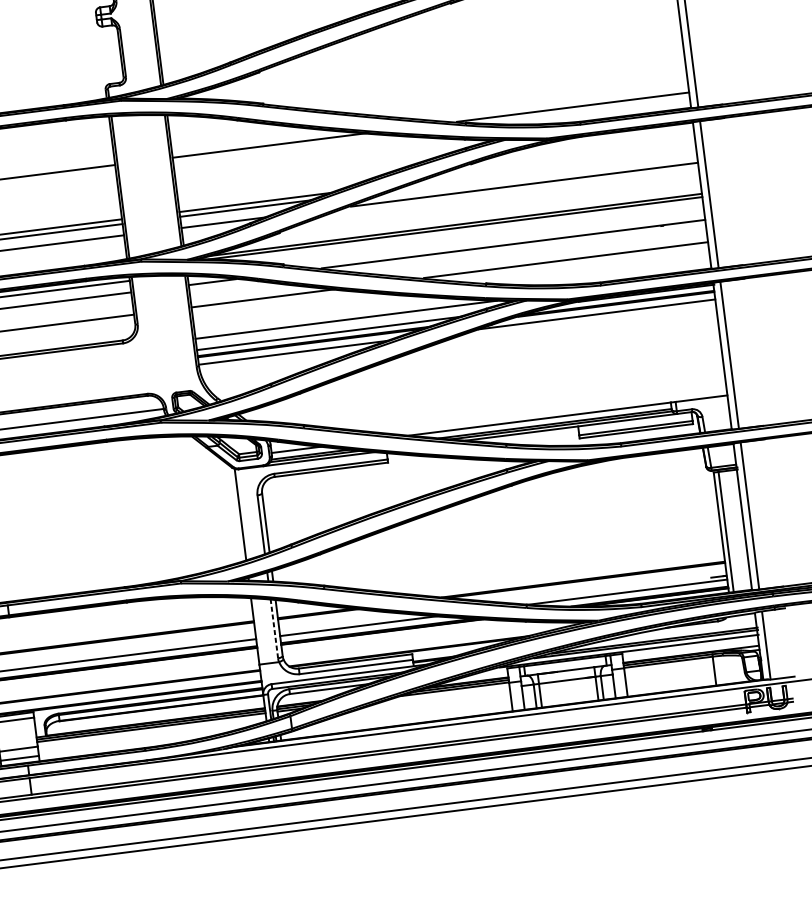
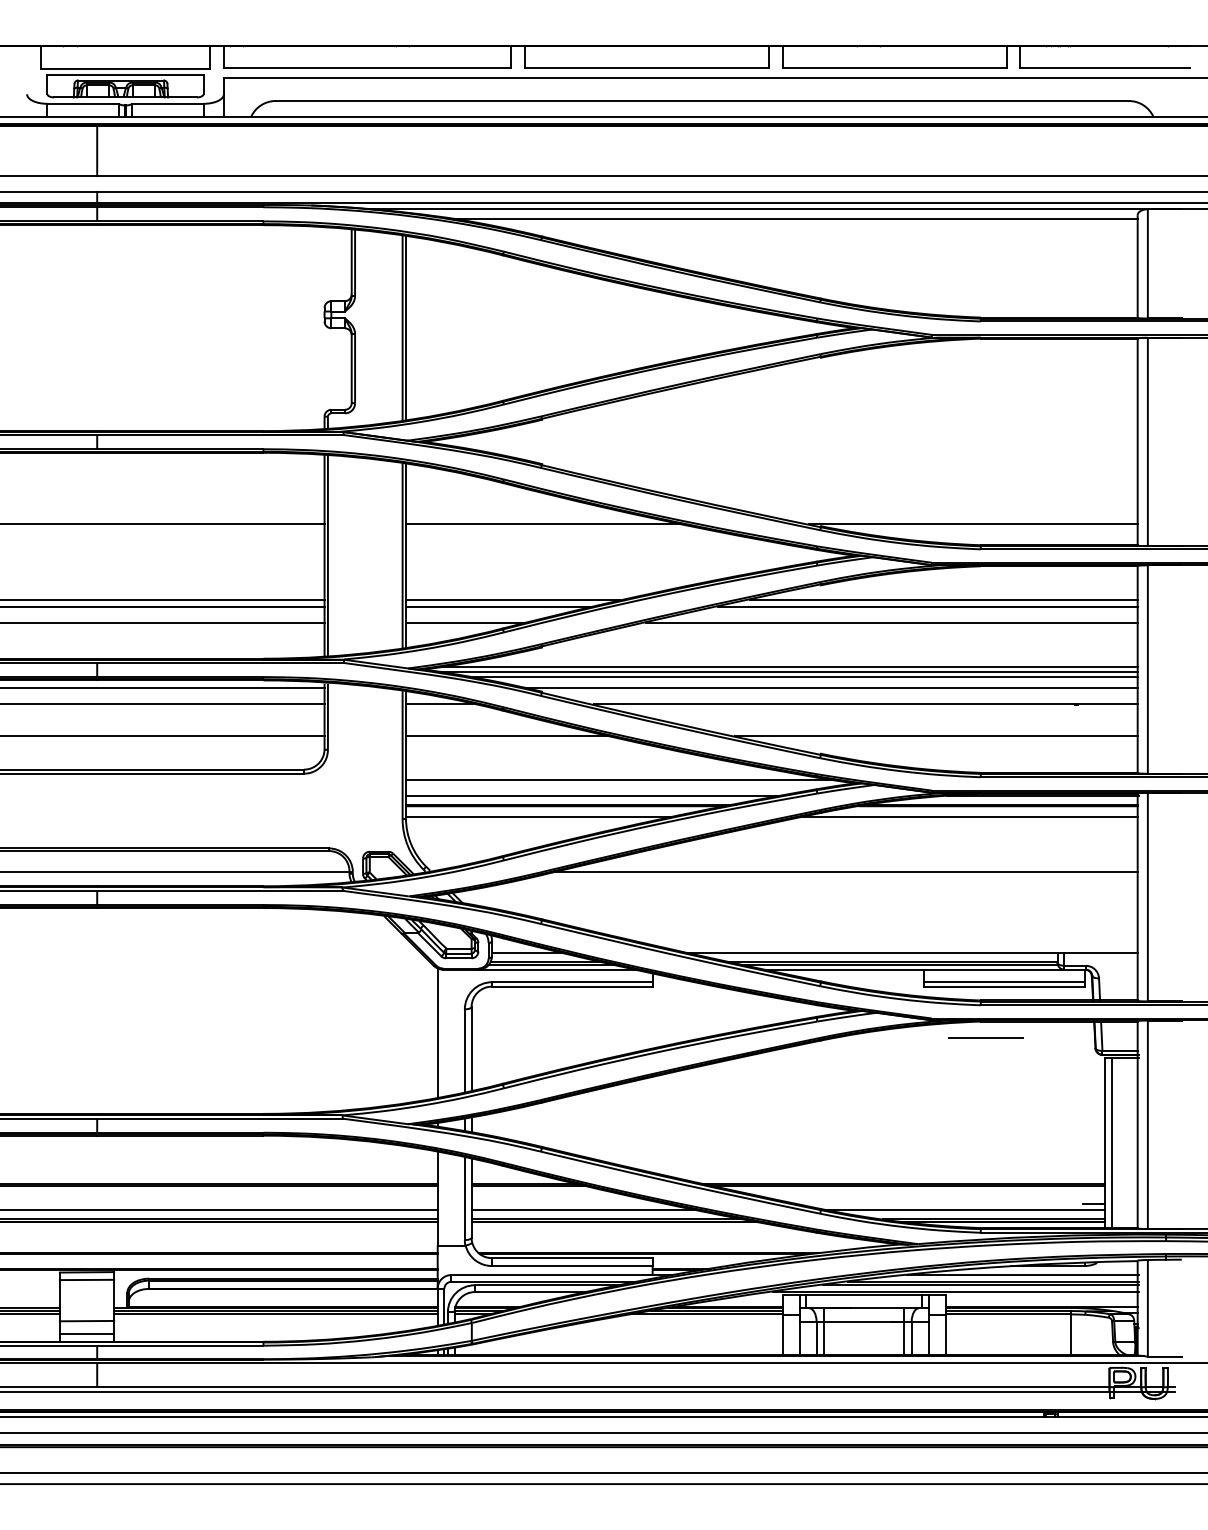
line: (558, 164) -> (943, 600), added
line: (548, 170) -> (927, 607), added
line: (466, 230) -> (802, 676), added
line: (486, 235) -> (830, 687), added
line: (514, 364) -> (845, 872), added
line: (627, 468) -> (985, 1037), added
line: (274, 628) -> (464, 1198), dashed -> solid
line: (674, 633) -> (1022, 1275), added

